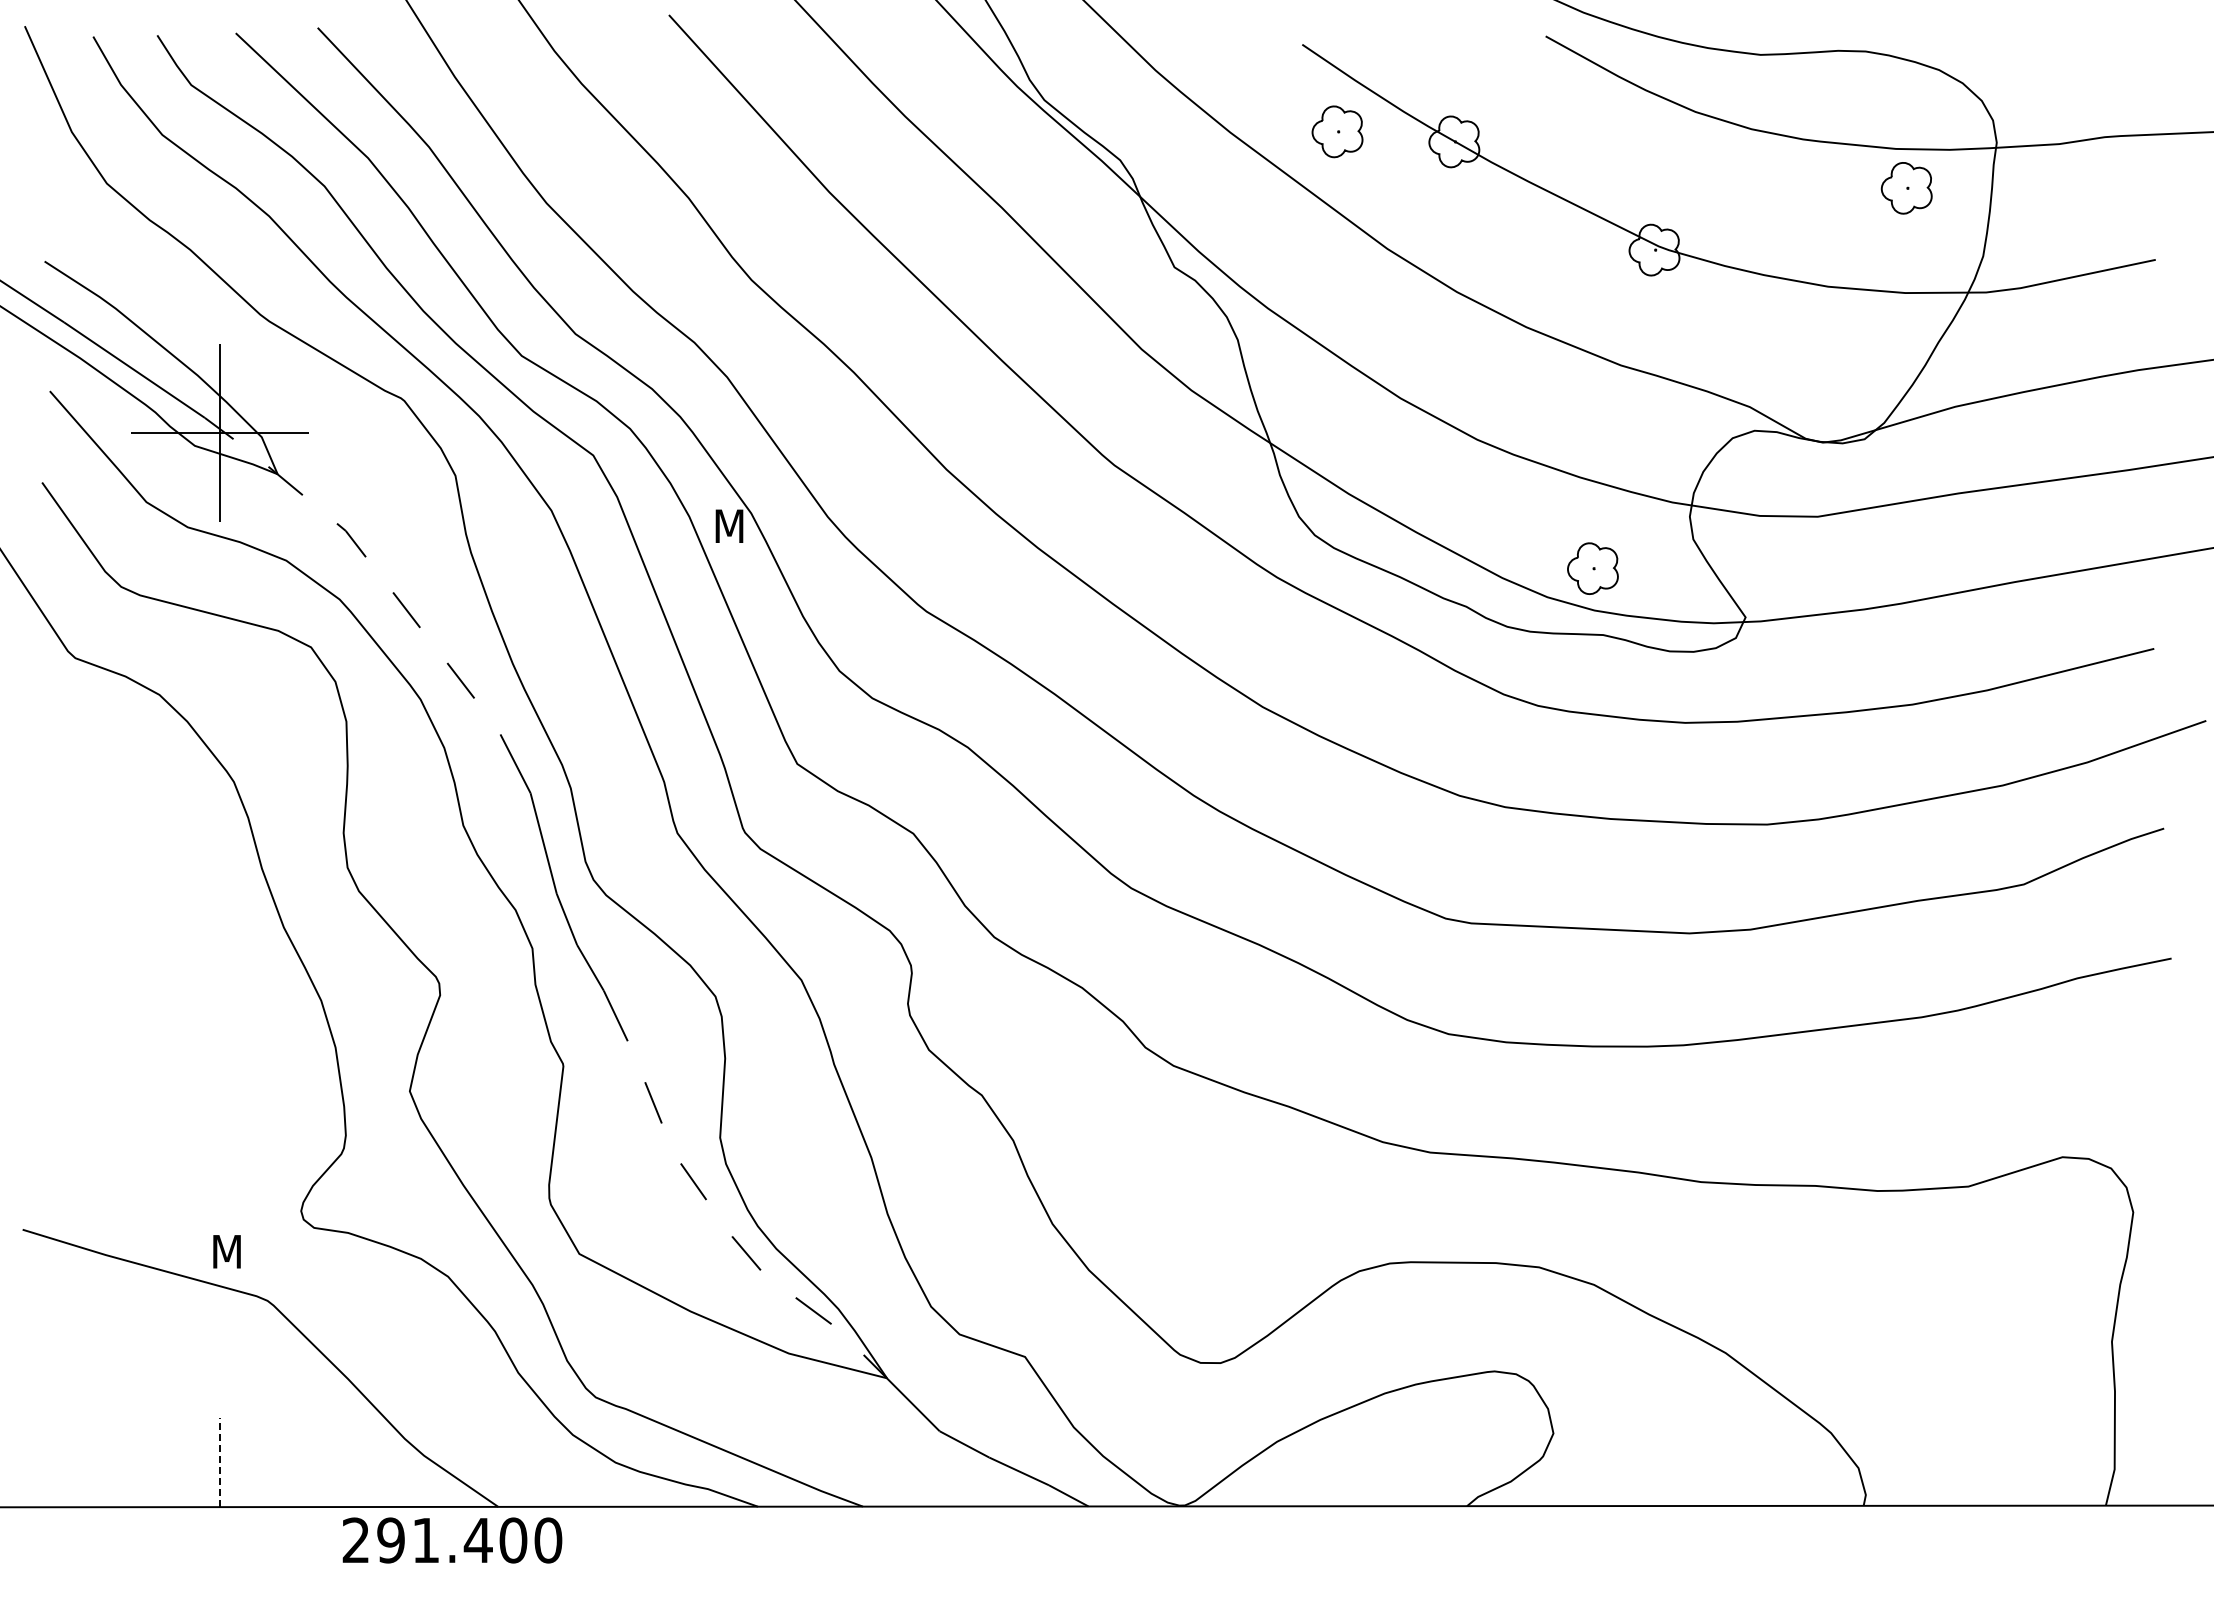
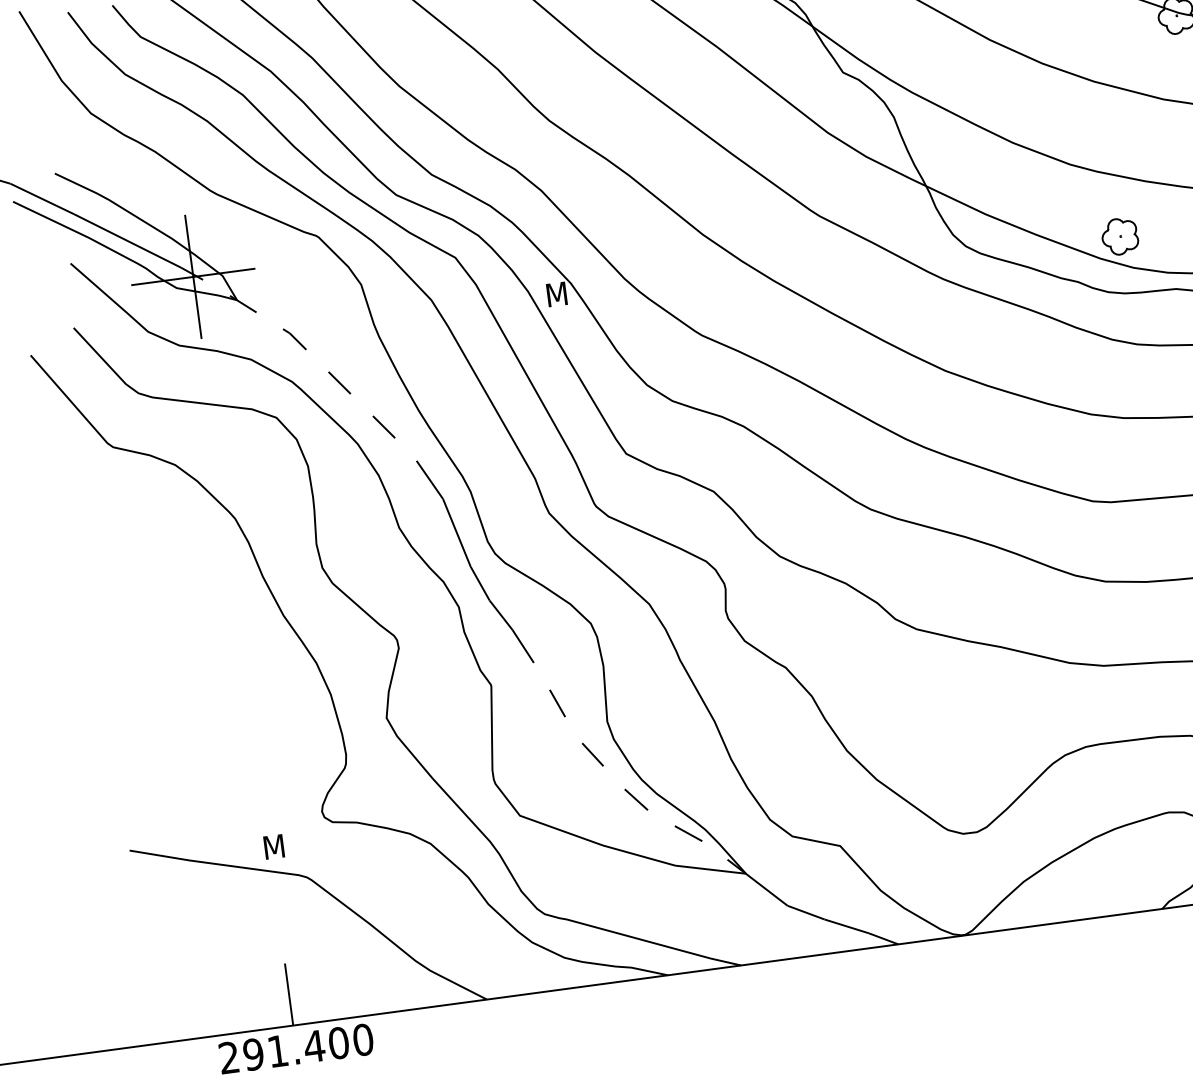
part: (1592, 568) -> (1119, 236), moved
line: (220, 1462) -> (289, 994), dashed -> solid
text: (452, 1540) -> (296, 1048), moved

